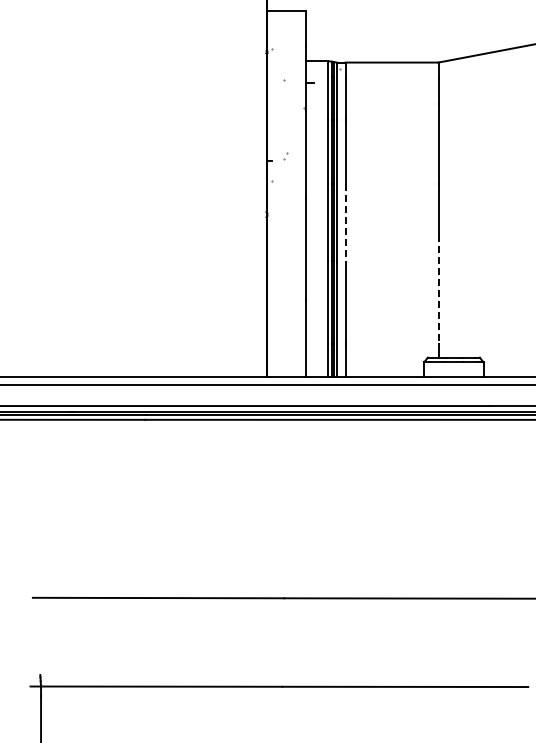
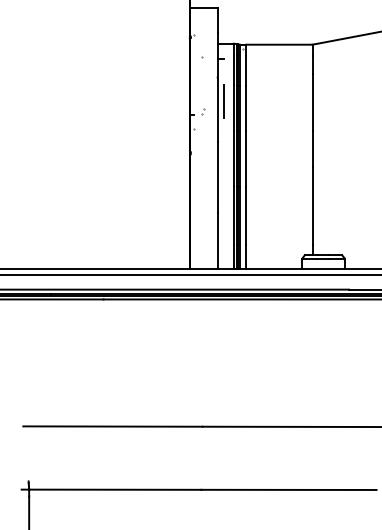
line: (313, 142) -> (223, 101), added
line: (345, 222) -> (246, 158), dashed -> solid
line: (438, 289) -> (312, 206), dashed -> solid

